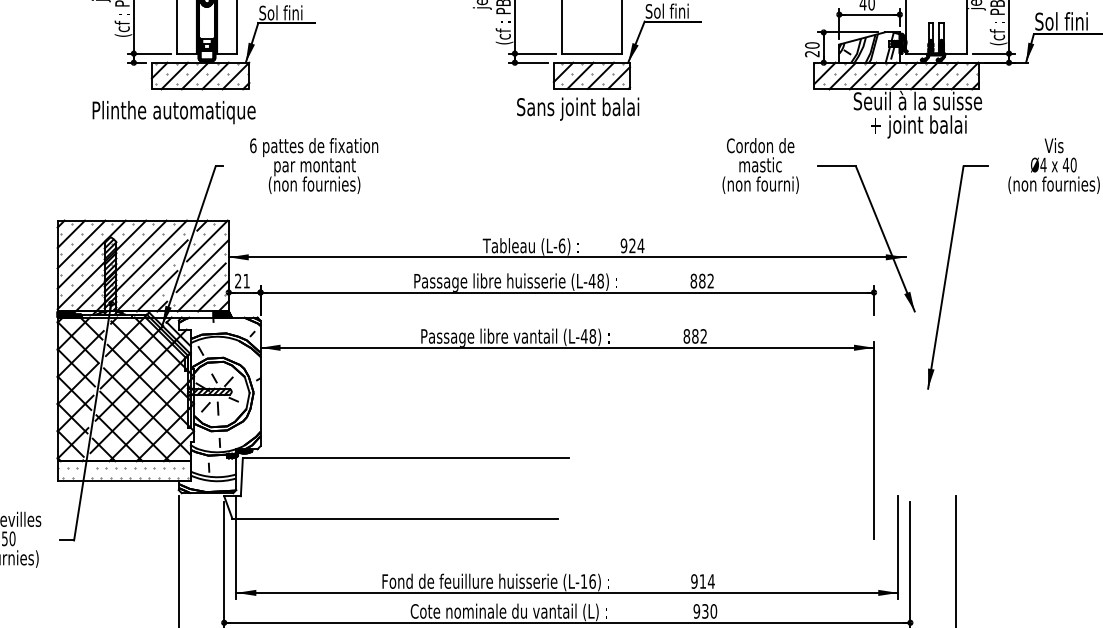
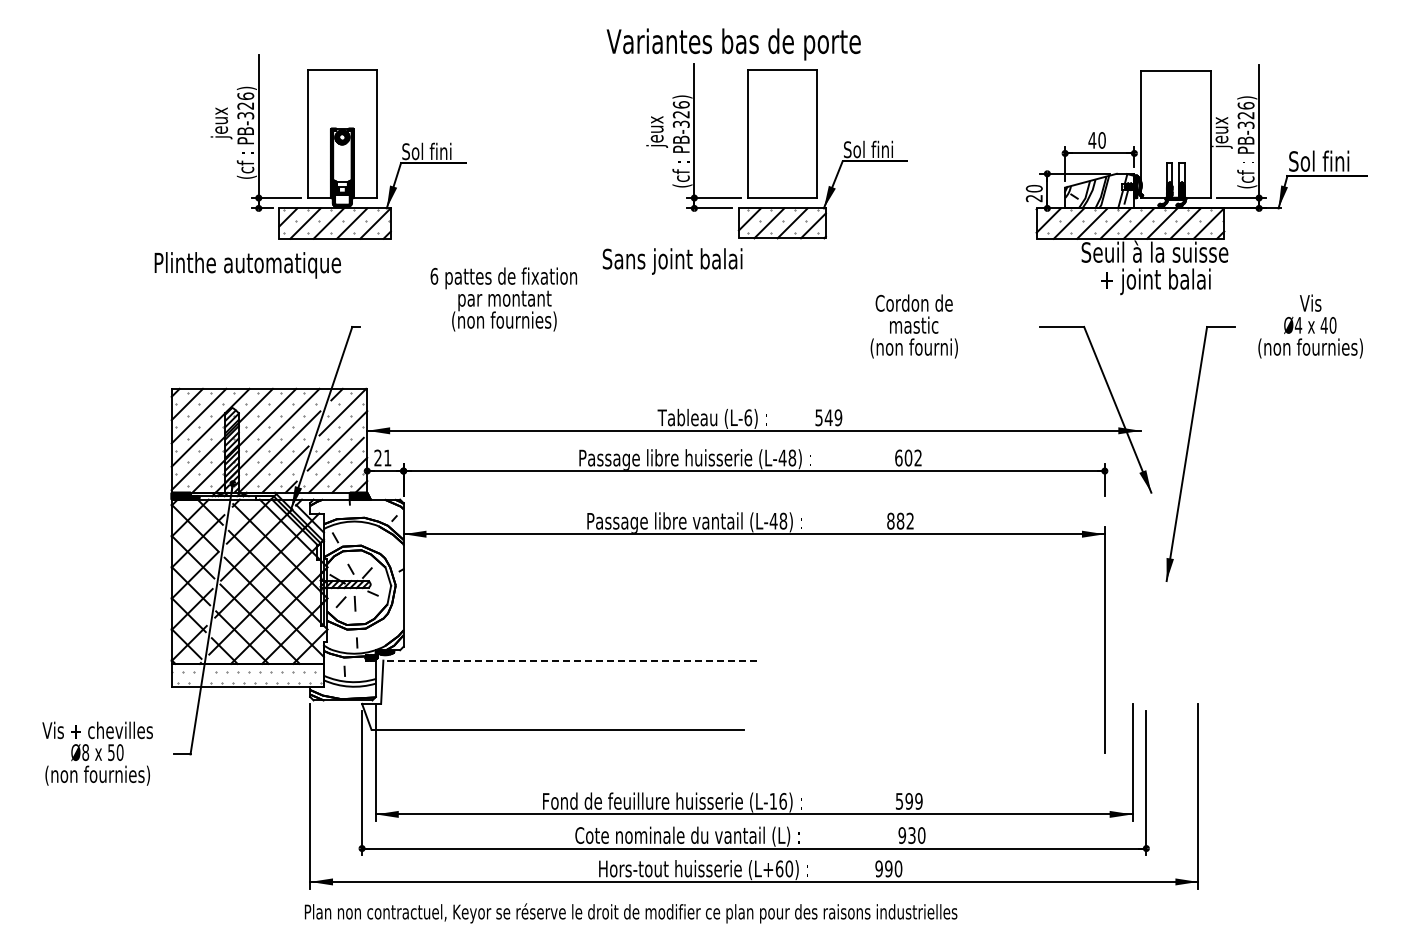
text: (578, 109) -> (672, 261), moved
text: (173, 112) -> (247, 265), moved
text: (313, 166) -> (503, 299), moved
text: (760, 166) -> (913, 326), moved
text: (632, 245) -> (828, 417), 924 -> 549
text: (697, 280) -> (903, 457), 882 -> 602
line: (406, 458) -> (570, 660), solid -> dashed
text: (702, 580) -> (908, 800), 914 -> 599

